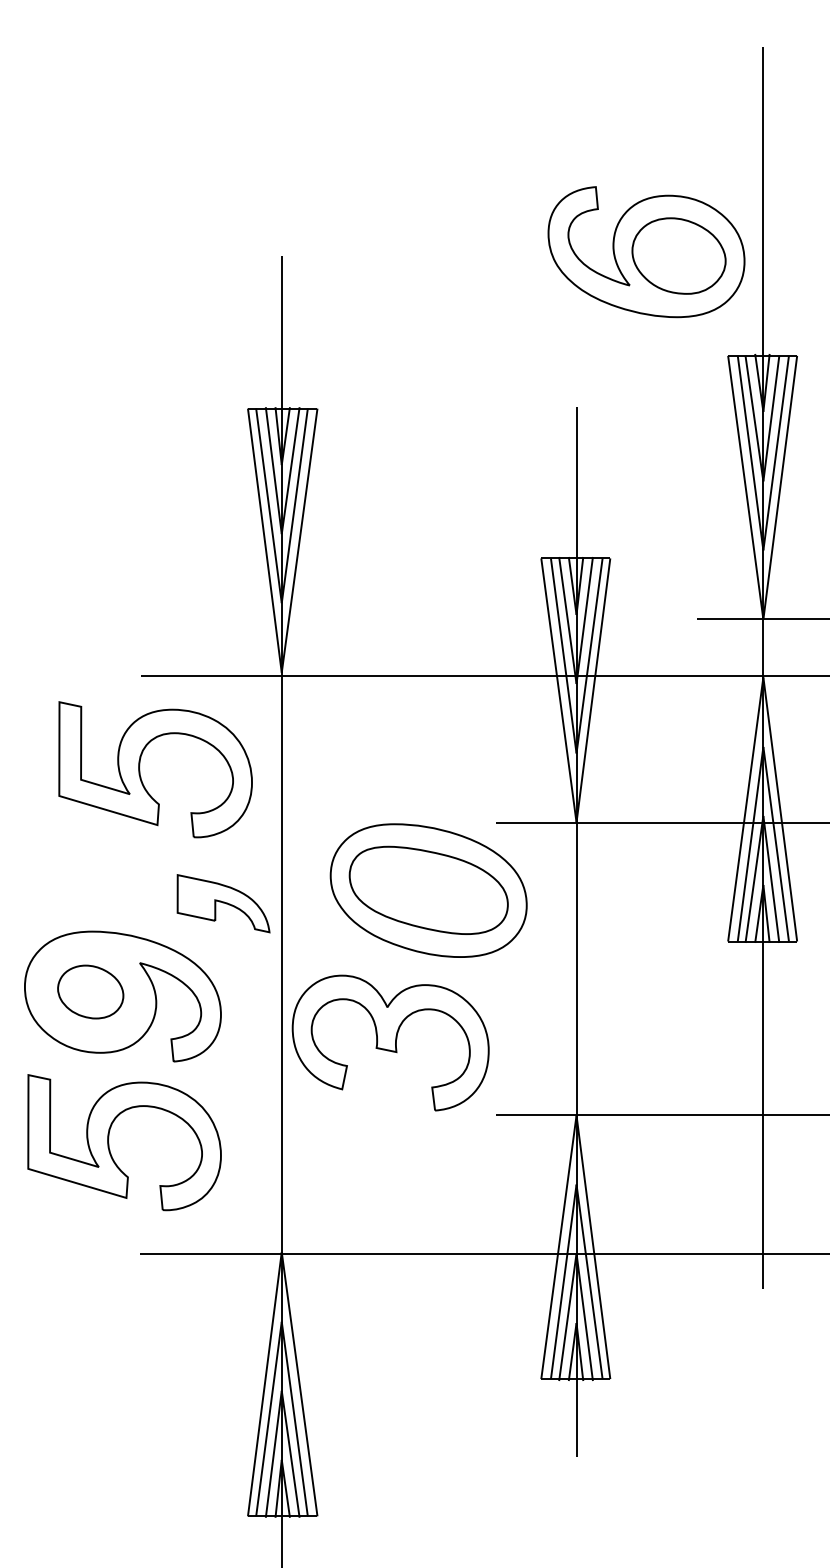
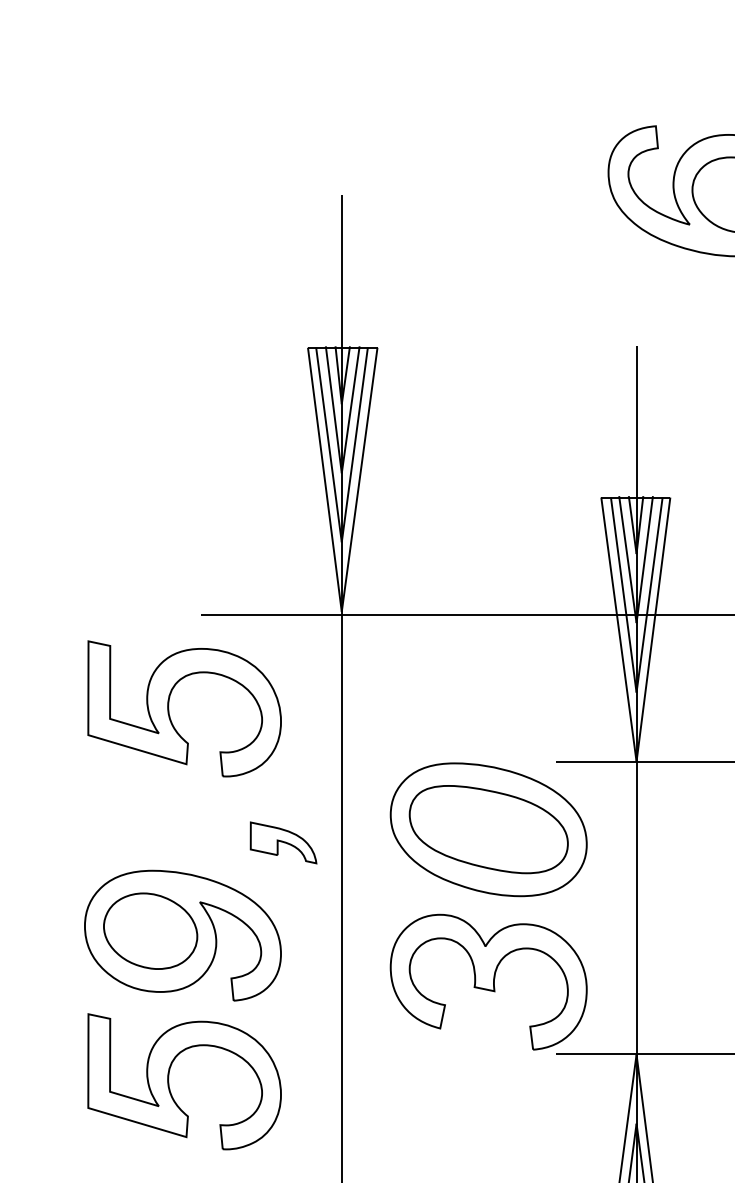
part: (140, 769) -> (169, 708), moved
part: (223, 903) -> (283, 842), size x0.71
part: (90, 991) -> (150, 930), size x1.43
part: (390, 1042) -> (488, 981), moved

